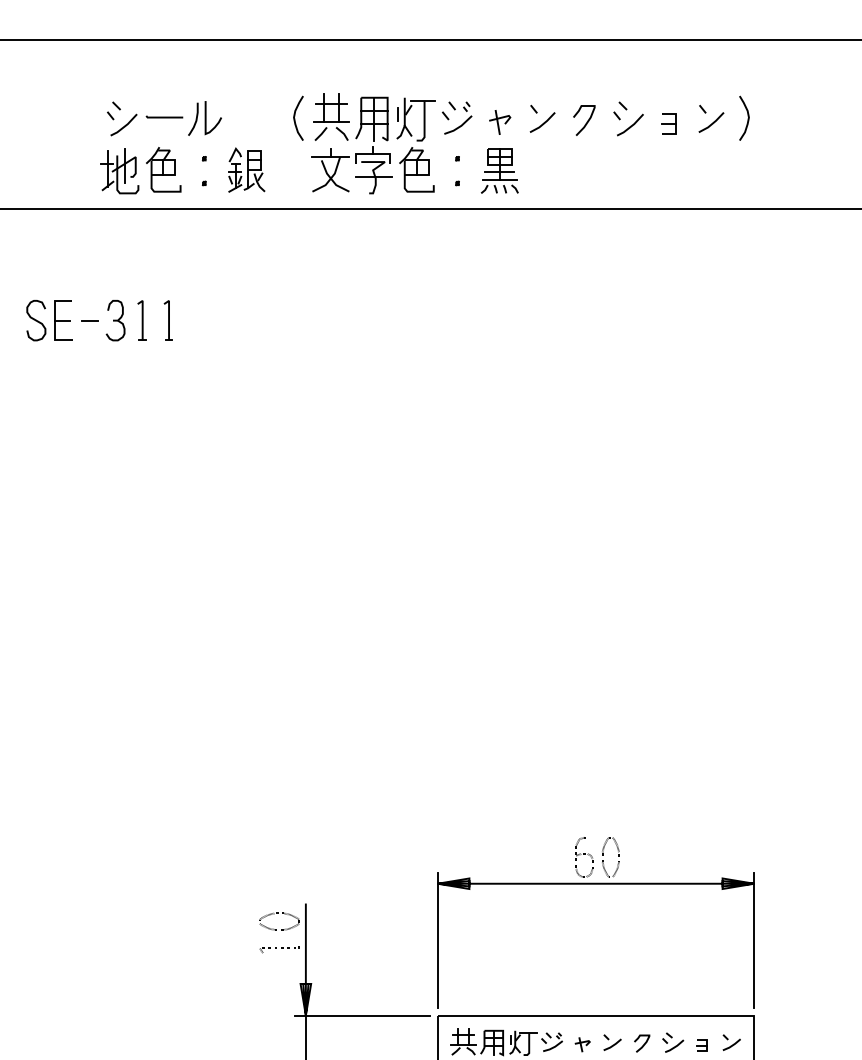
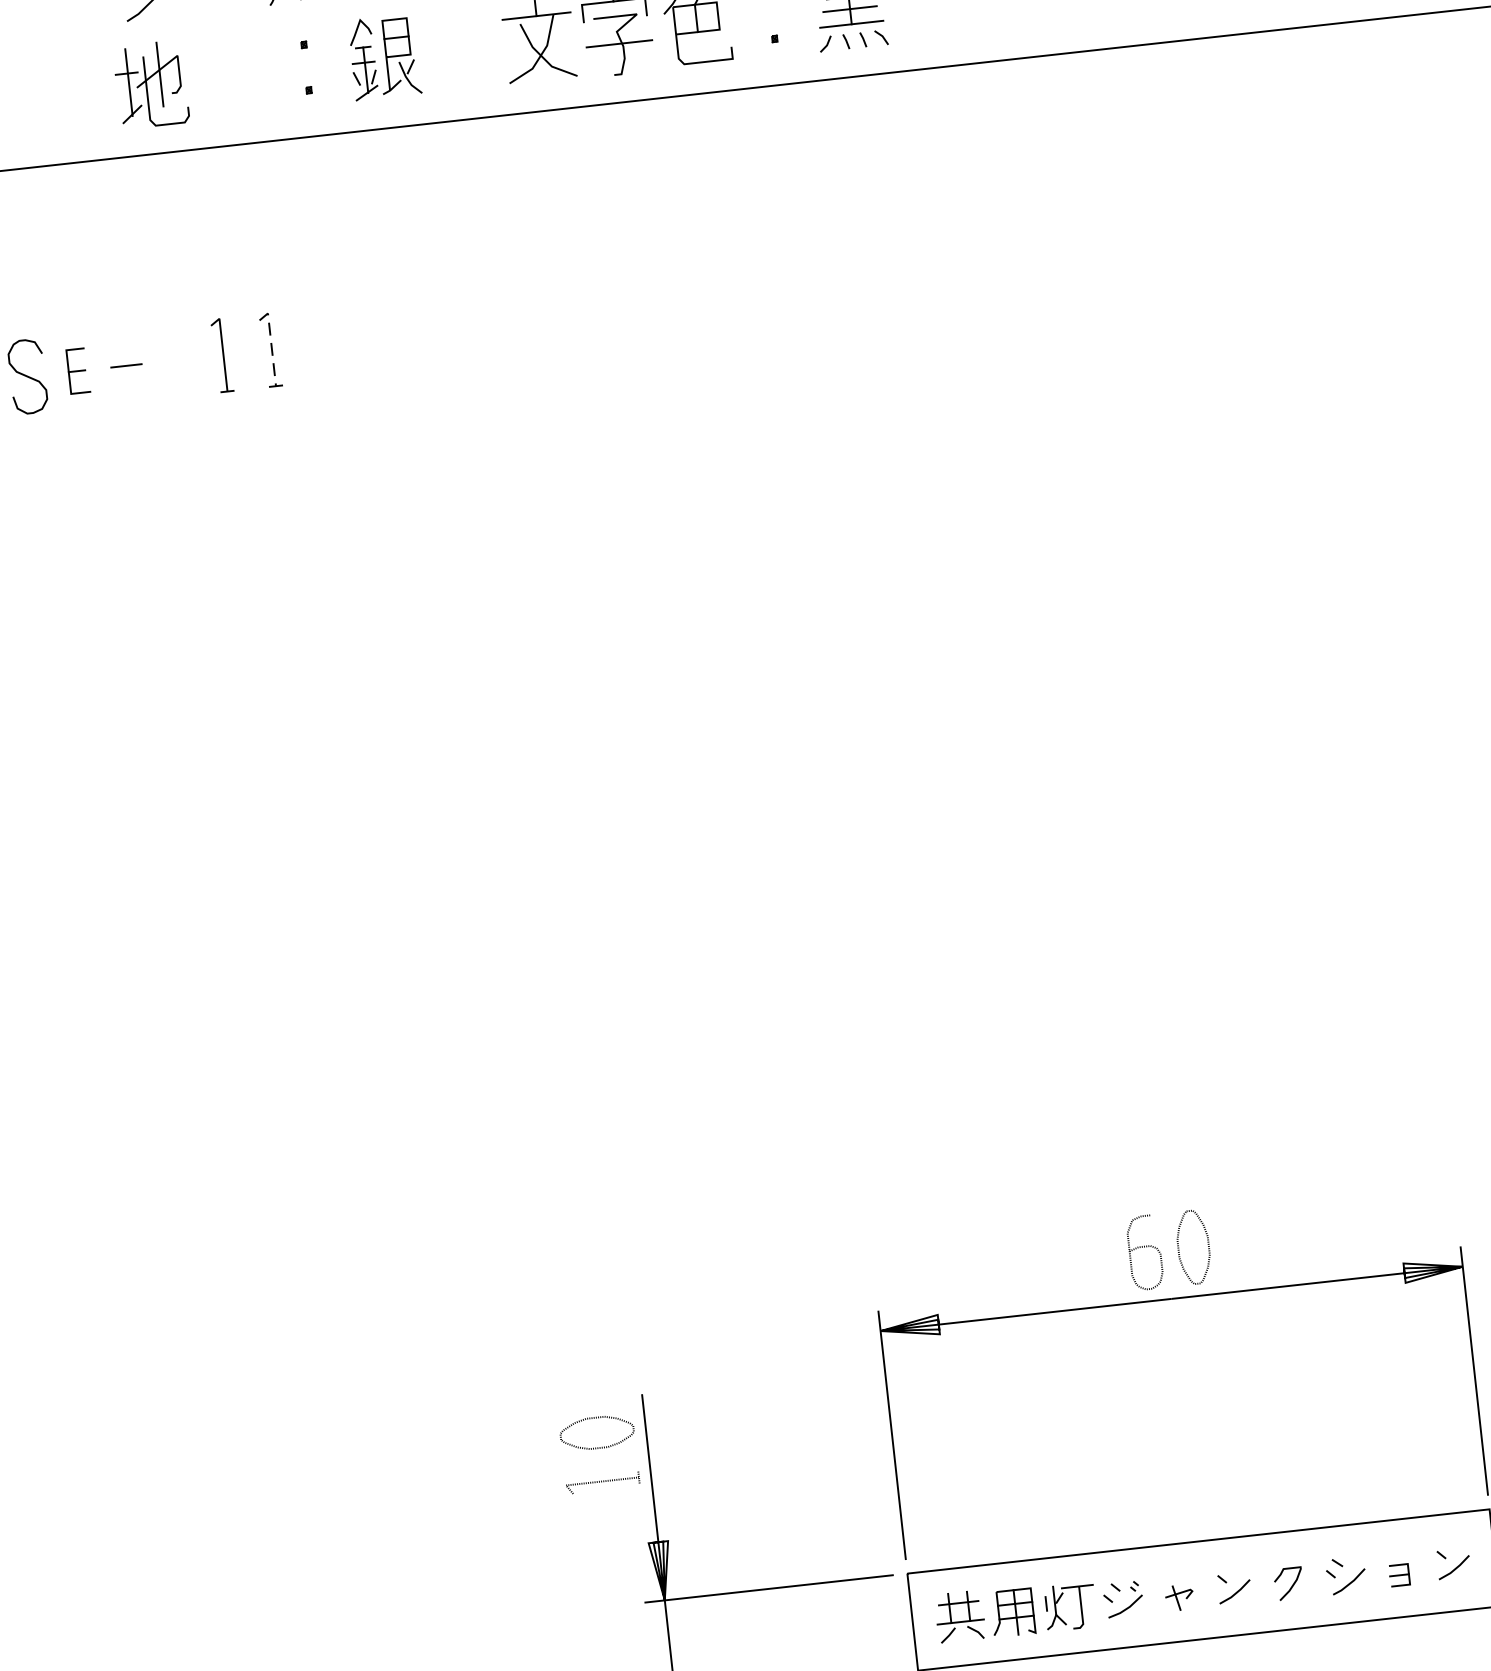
part: (163, 169) -> (231, 72), removed
line: (169, 317) -> (272, 343), solid -> dashed
part: (63, 320) -> (77, 370), size x0.6
part: (115, 320) -> (173, 360), removed

